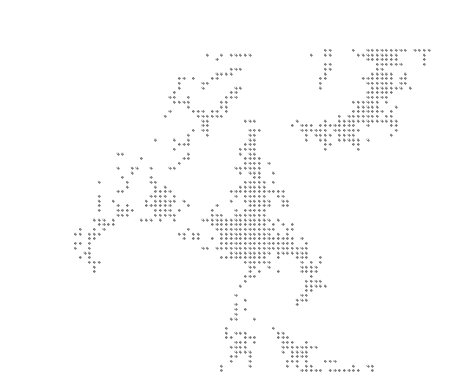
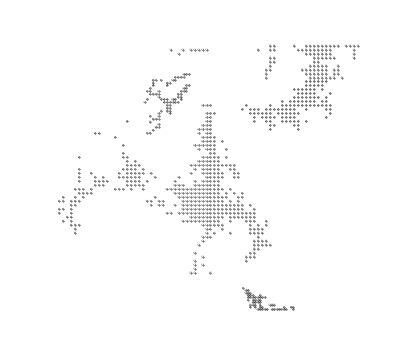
part: (203, 118) -> (167, 103), size x0.7
part: (127, 180) -> (103, 155), removed
part: (237, 349) -> (196, 298), removed
part: (323, 349) -> (268, 298), size x0.6

